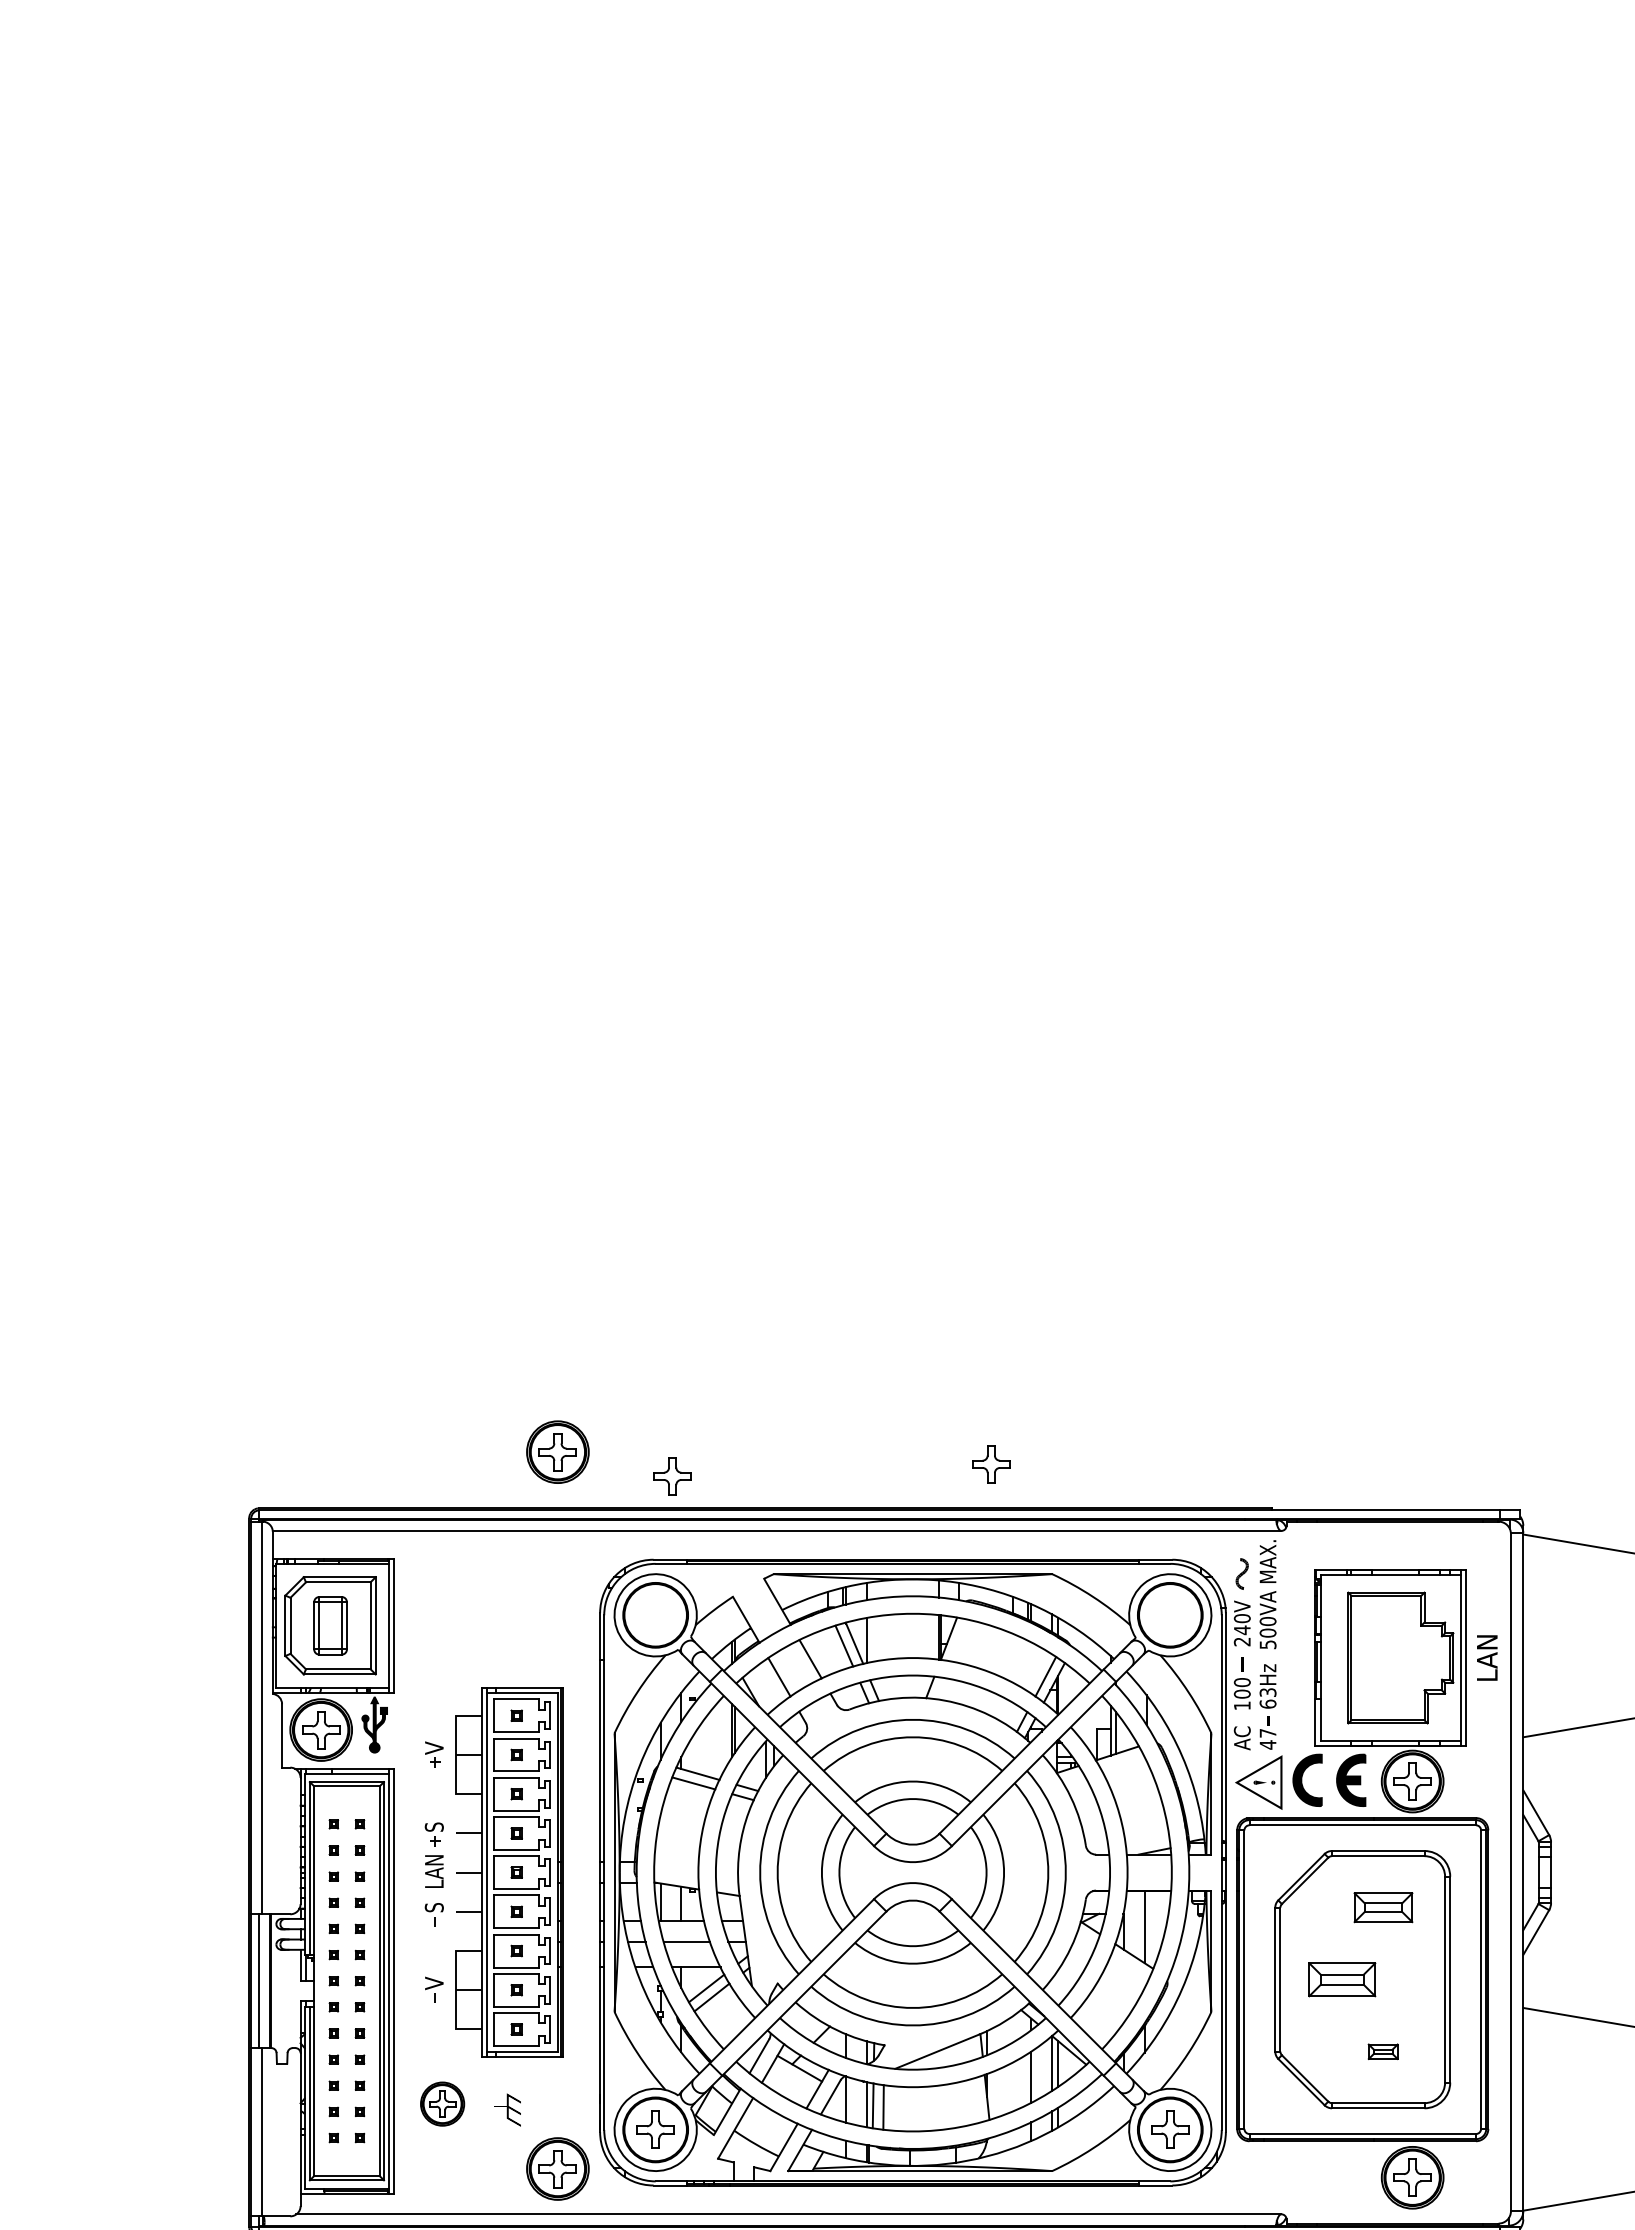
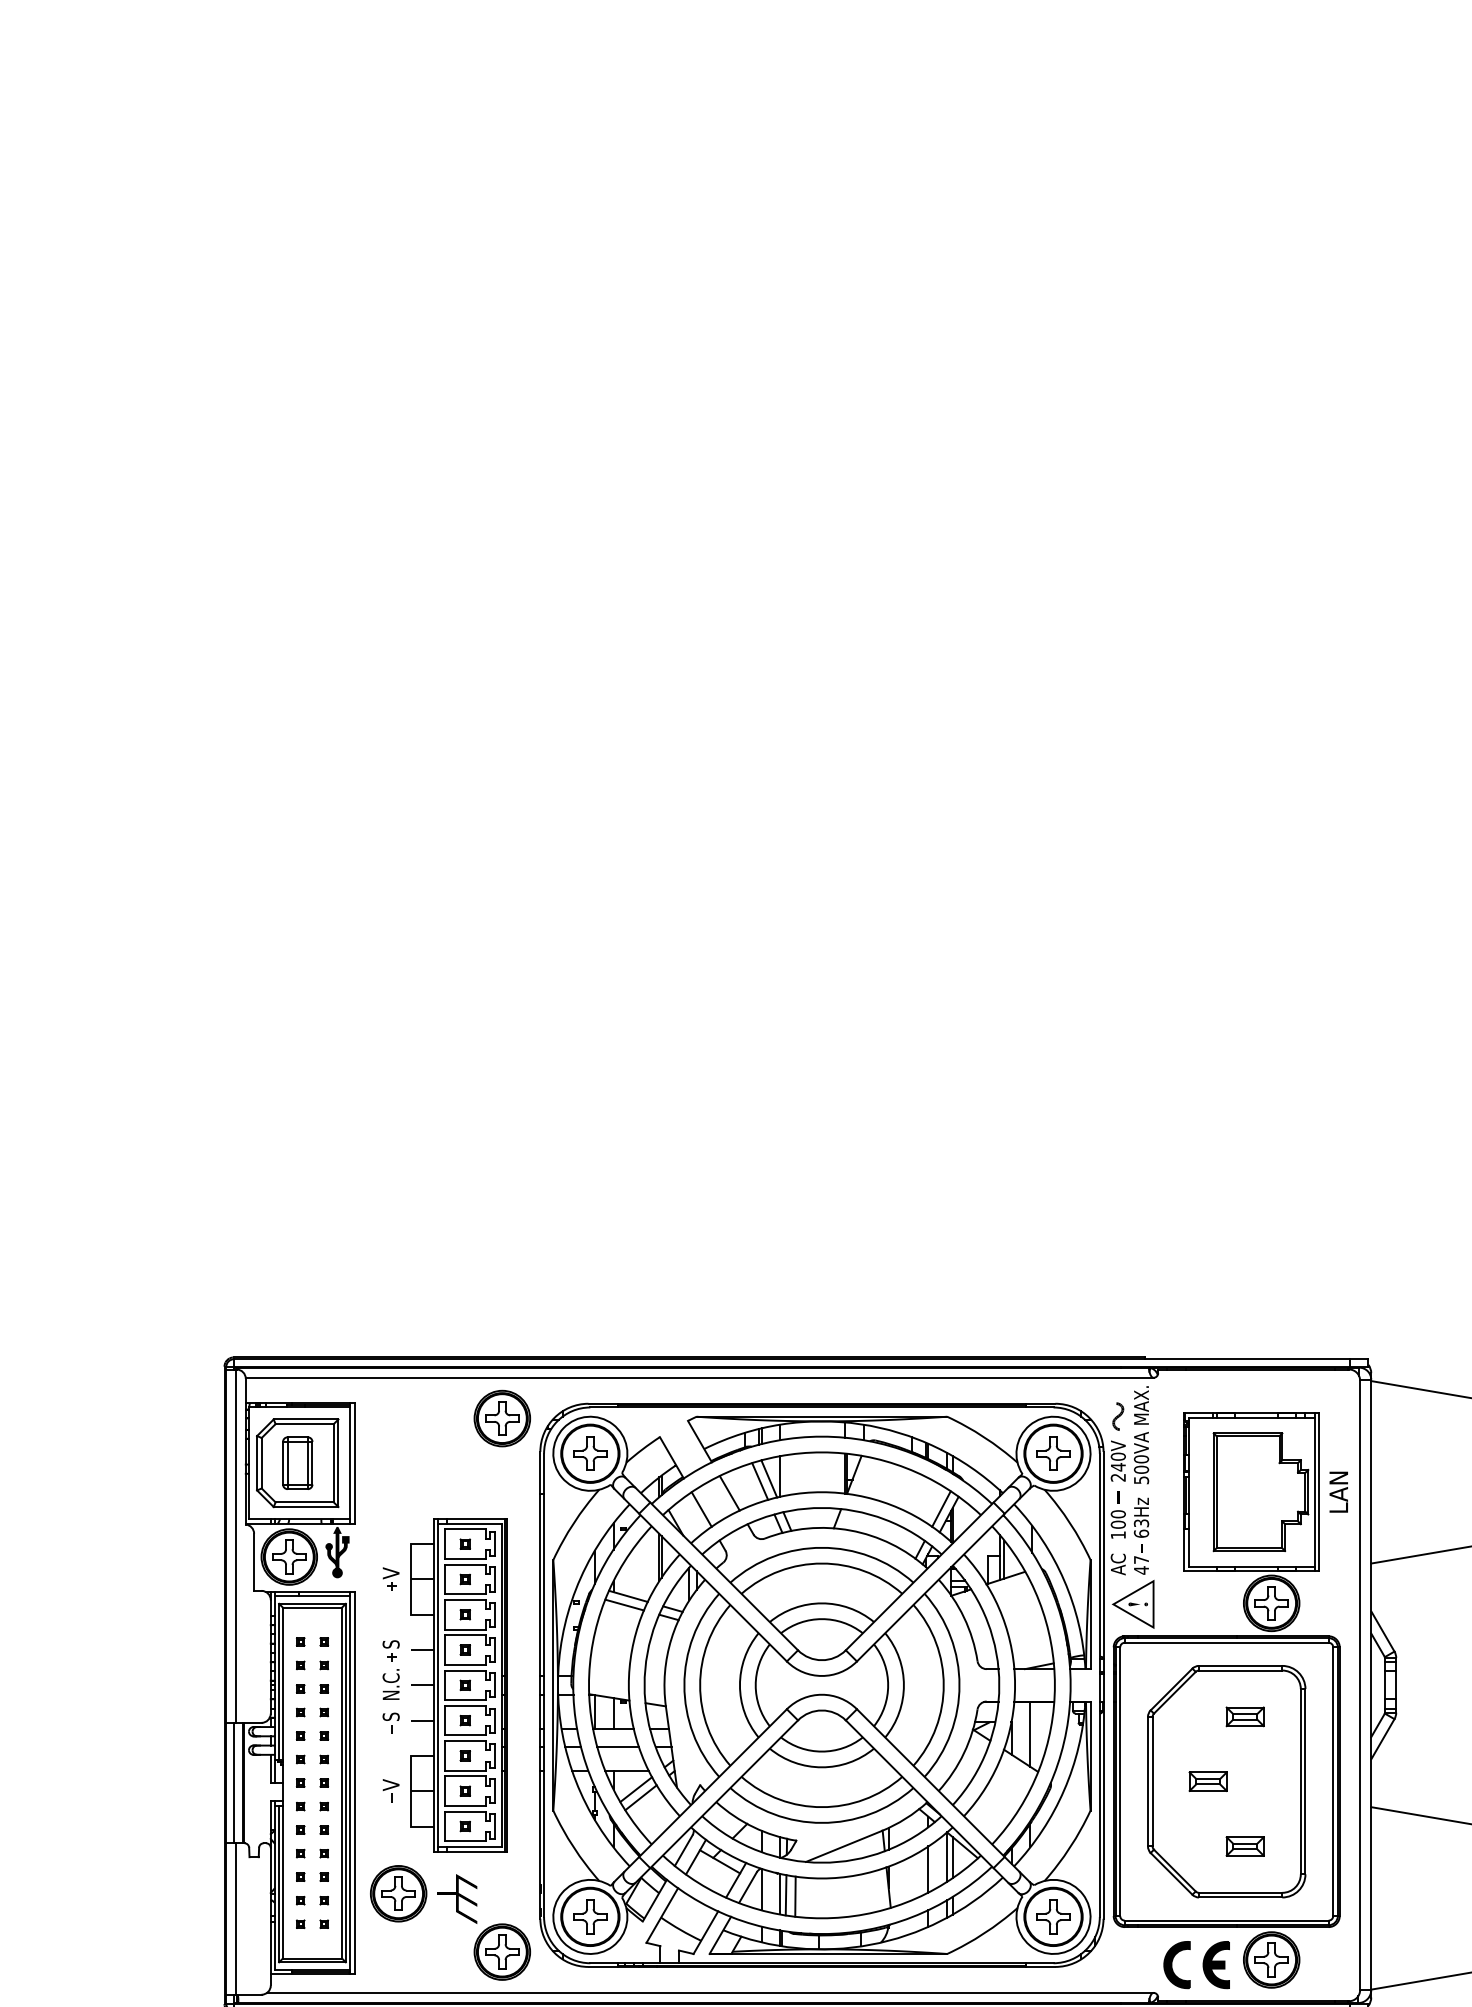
part: (557, 1451) -> (502, 1417), moved
part: (991, 1464) -> (1053, 1453), moved
part: (672, 1476) -> (590, 1453), moved
part: (1336, 1779) -> (1203, 1964), moved
text: (433, 1871) -> (390, 1684), LAN -> N.C.
part: (1382, 1907) -> (1244, 1716), size x0.71
part: (1341, 1979) -> (1207, 1781), size x0.62
part: (1382, 2051) -> (1244, 1846), size x1.43
part: (442, 2103) -> (398, 1893), size x1.43
part: (507, 2109) -> (457, 1898), size x1.67

